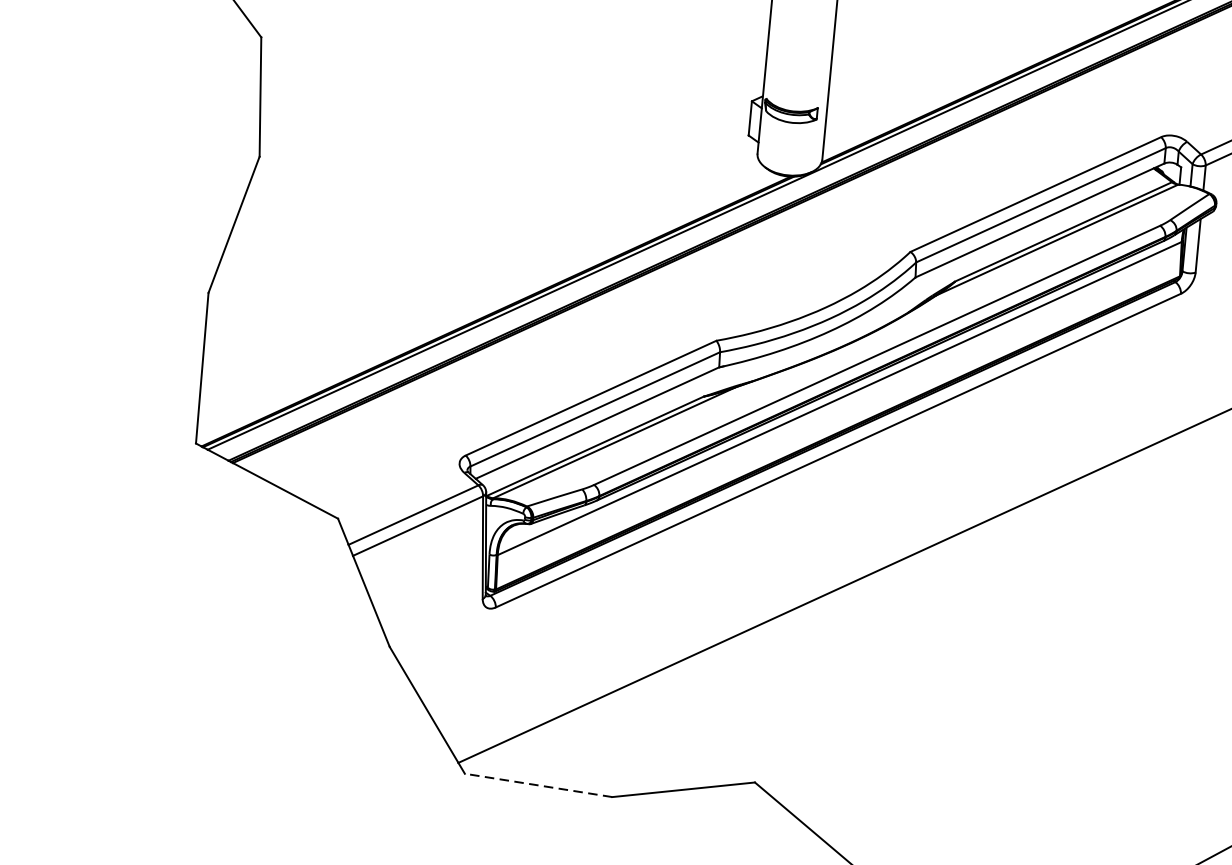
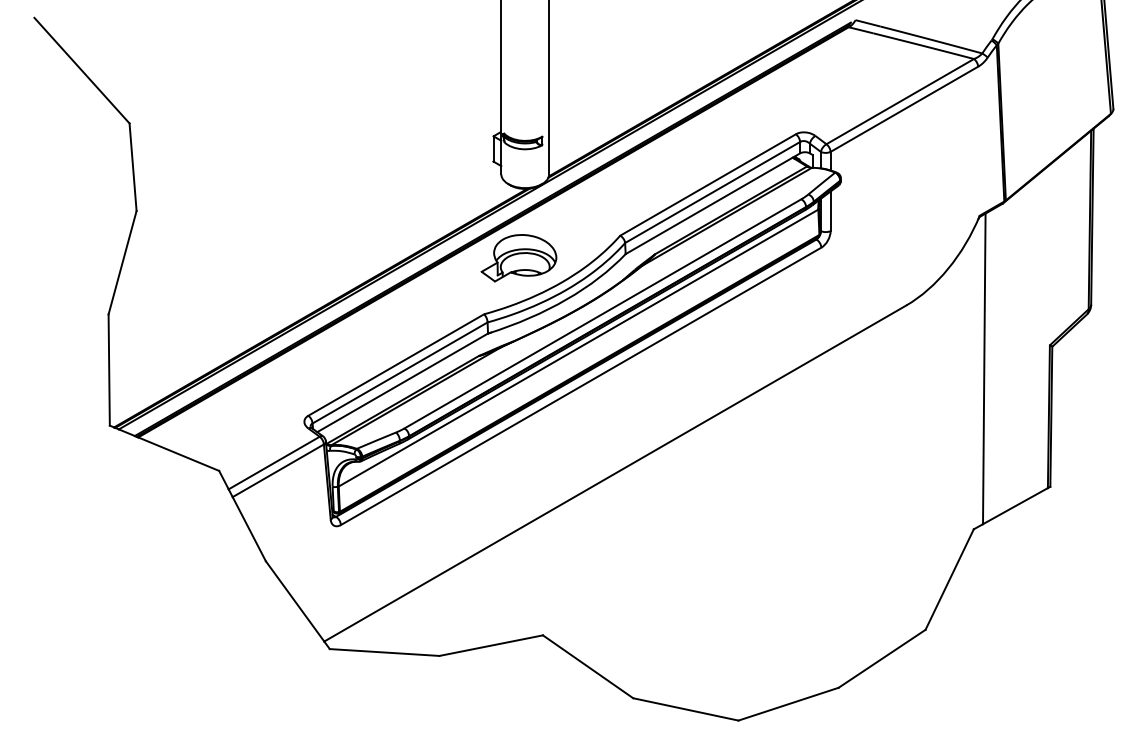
part: (770, 269) -> (518, 258), added
line: (538, 785) -> (384, 652), dashed -> solid

